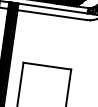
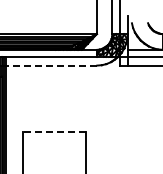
line: (52, 15) -> (51, 65), solid -> dashed
line: (47, 66) -> (54, 132), solid -> dashed

